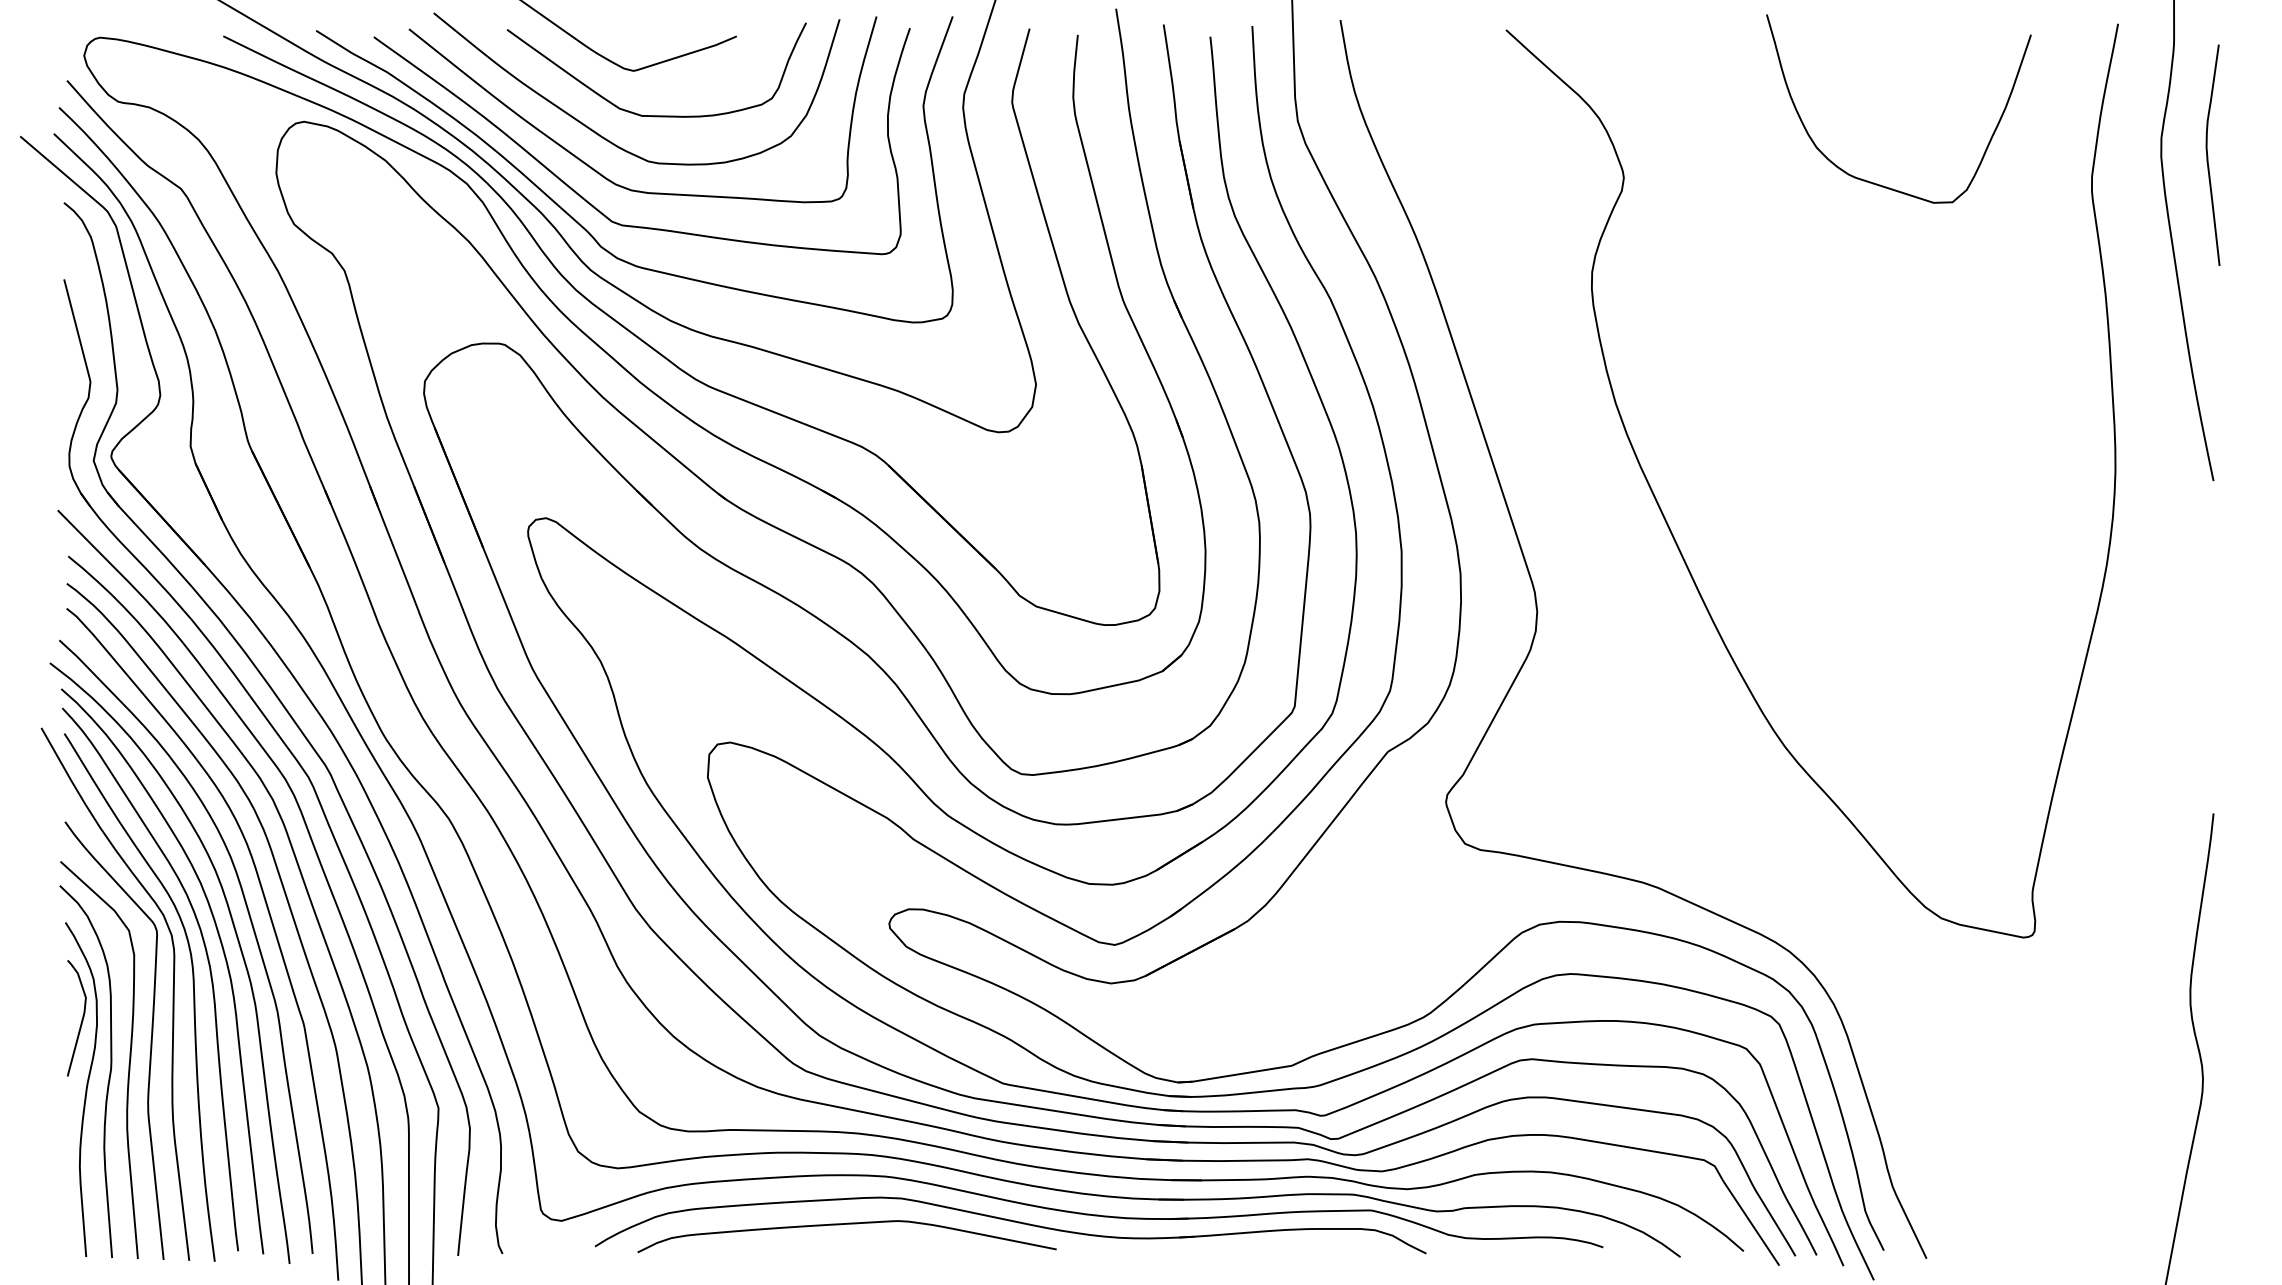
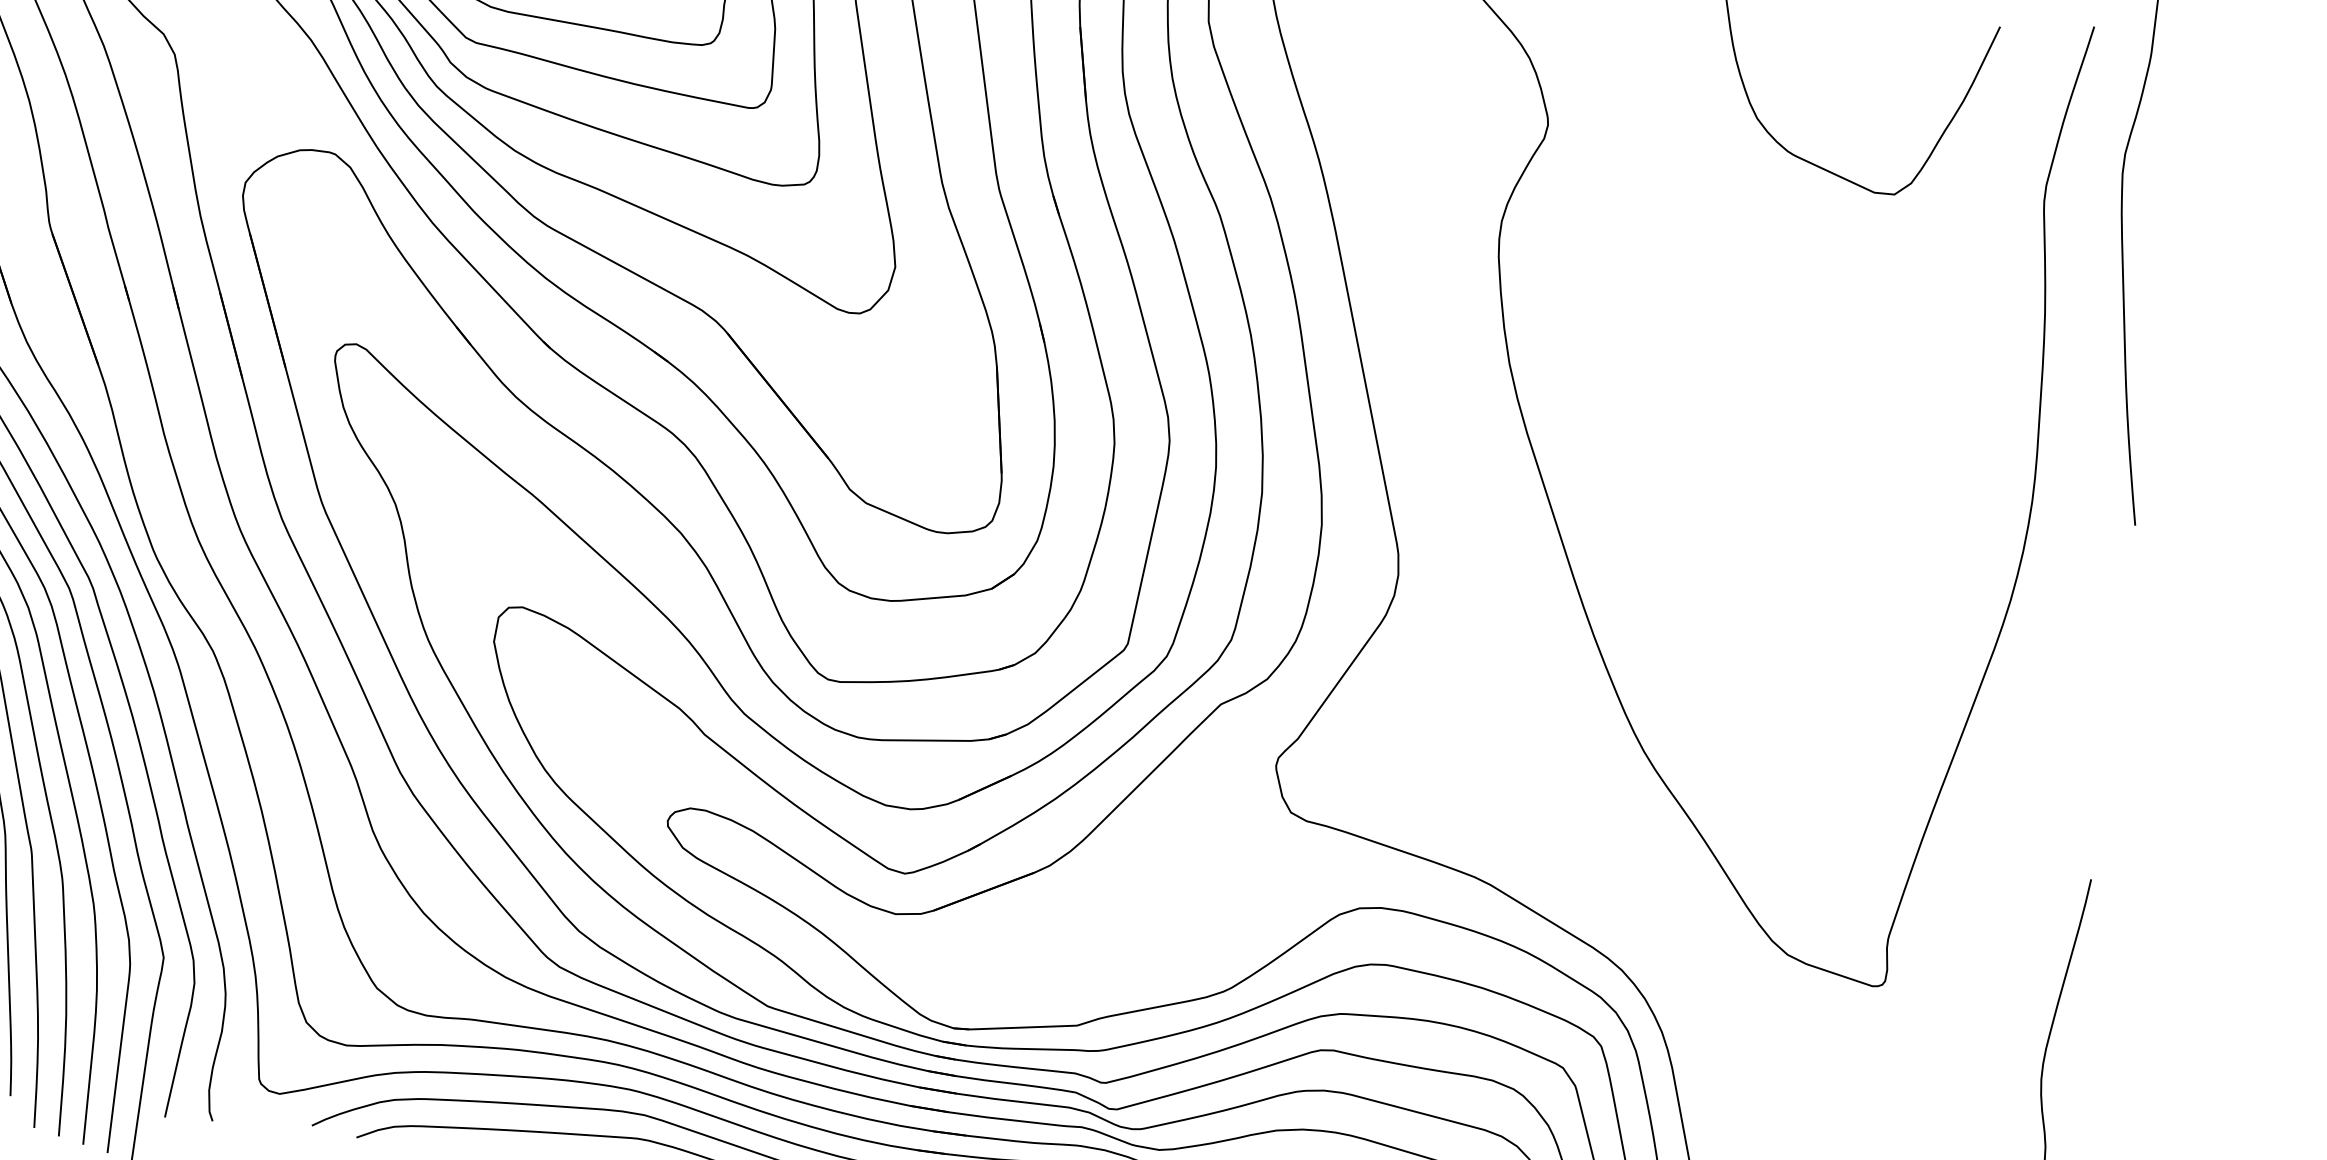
curve: (2208, 155) -> (2172, 178), removed

